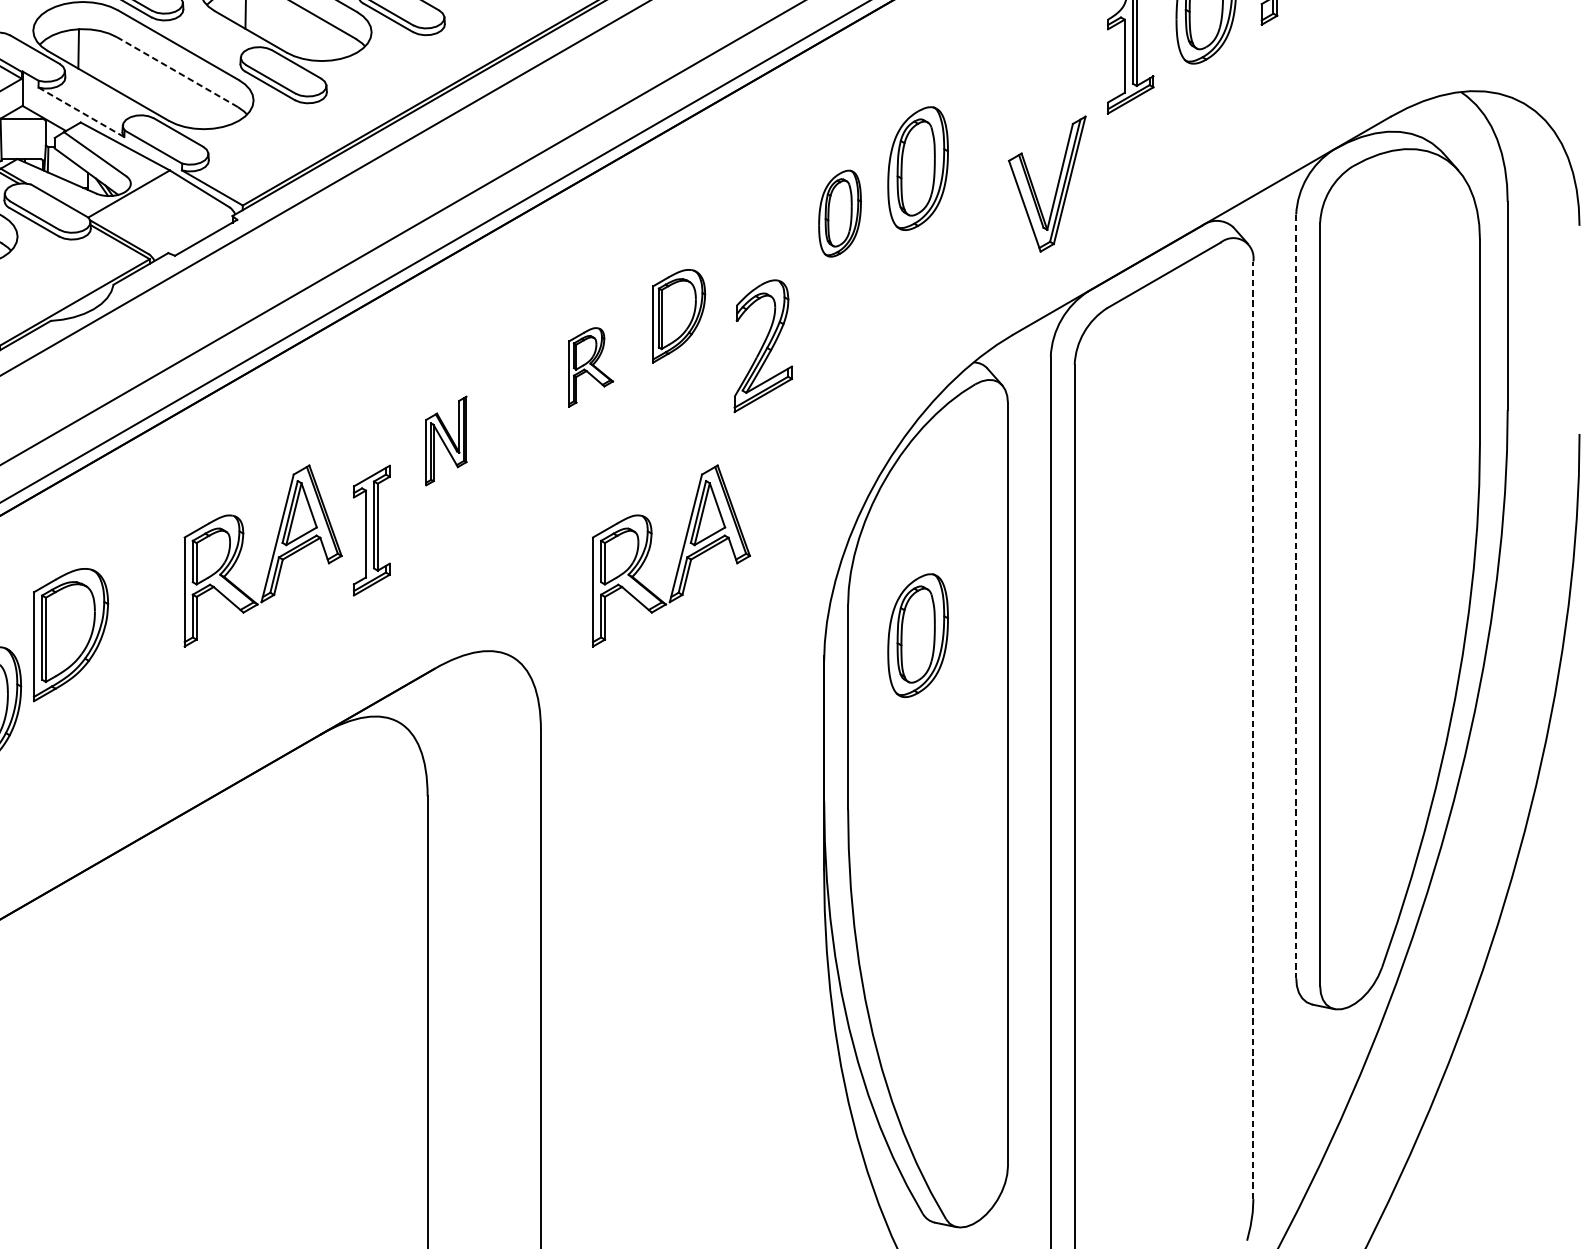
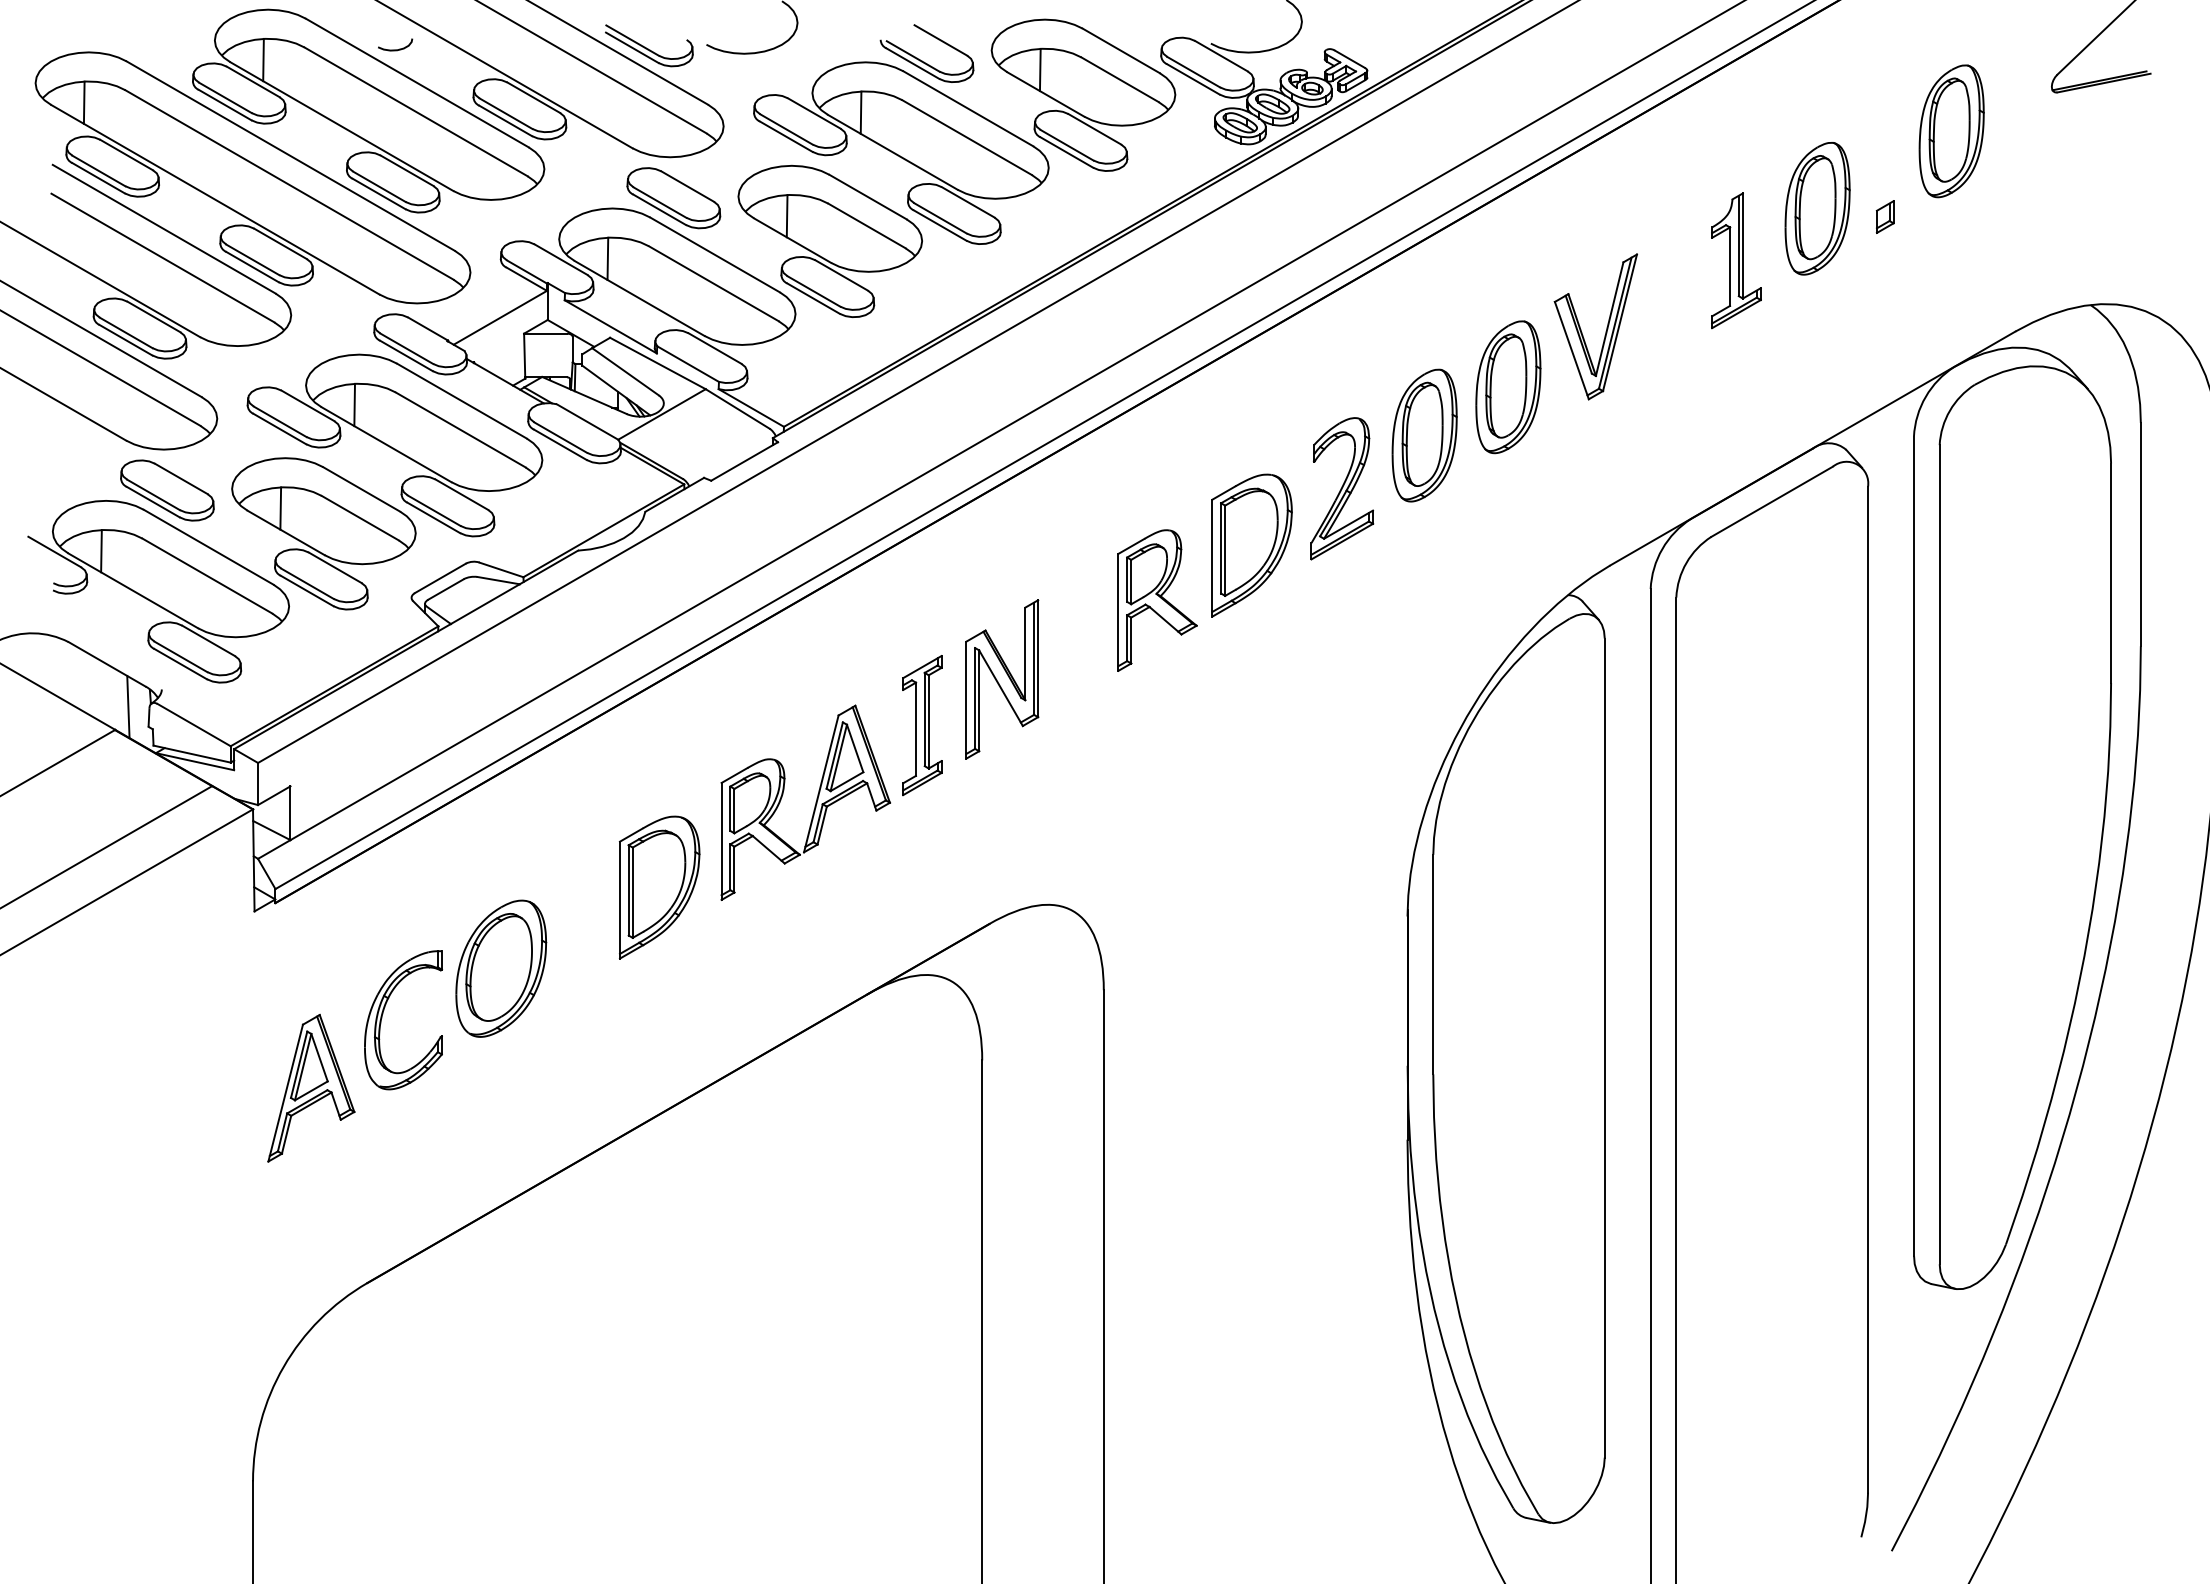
line: (177, 71) -> (713, 283), dashed -> solid
line: (82, 112) -> (611, 327), dashed -> solid
part: (1057, 184) -> (1606, 327), moved
part: (839, 213) -> (1424, 435), size x1.43
part: (678, 316) -> (1251, 545), size x1.43
part: (763, 345) -> (1342, 488), moved
part: (591, 367) -> (1157, 600), size x1.67
part: (446, 441) -> (1002, 679), size x1.67
part: (371, 530) -> (922, 725), moved
part: (679, 559) -> (1252, 806), removed
line: (1296, 596) -> (1914, 846), dashed -> solid
part: (70, 634) -> (659, 887), moved
part: (918, 635) -> (1508, 888), removed
line: (1253, 730) -> (1868, 989), dashed -> solid

